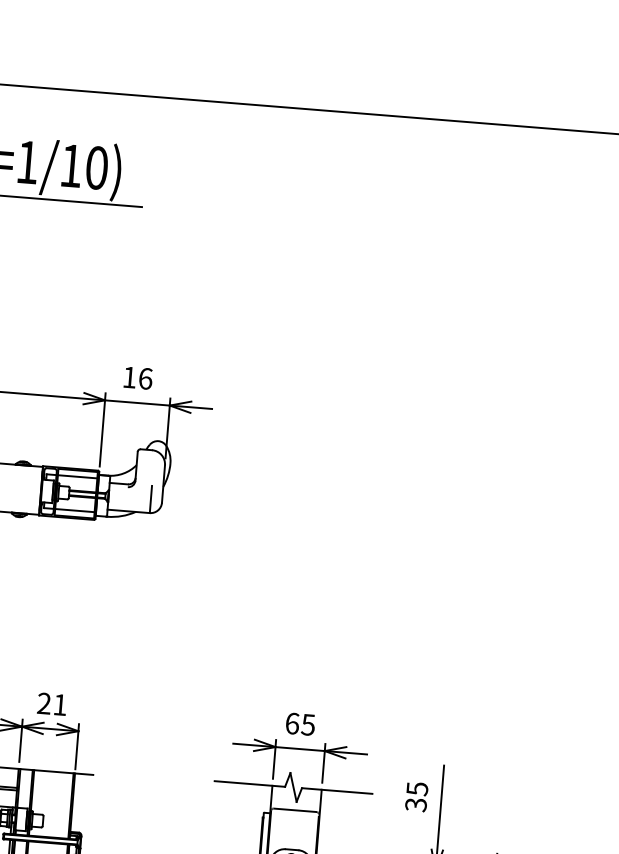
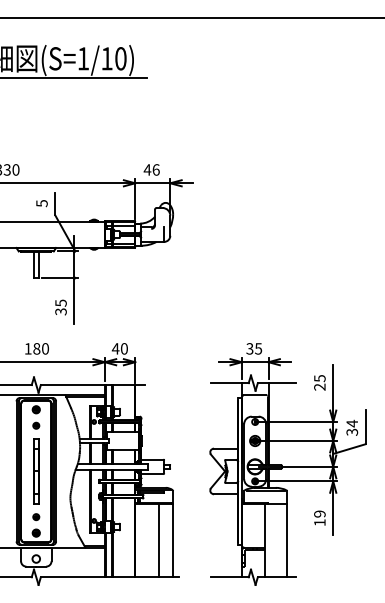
text: (129, 376) -> (147, 169), 16 -> 46
text: (51, 703) -> (119, 348), 21 -> 40
text: (291, 722) -> (249, 348), 65 -> 35
text: (415, 803) -> (319, 386), 35 -> 25

